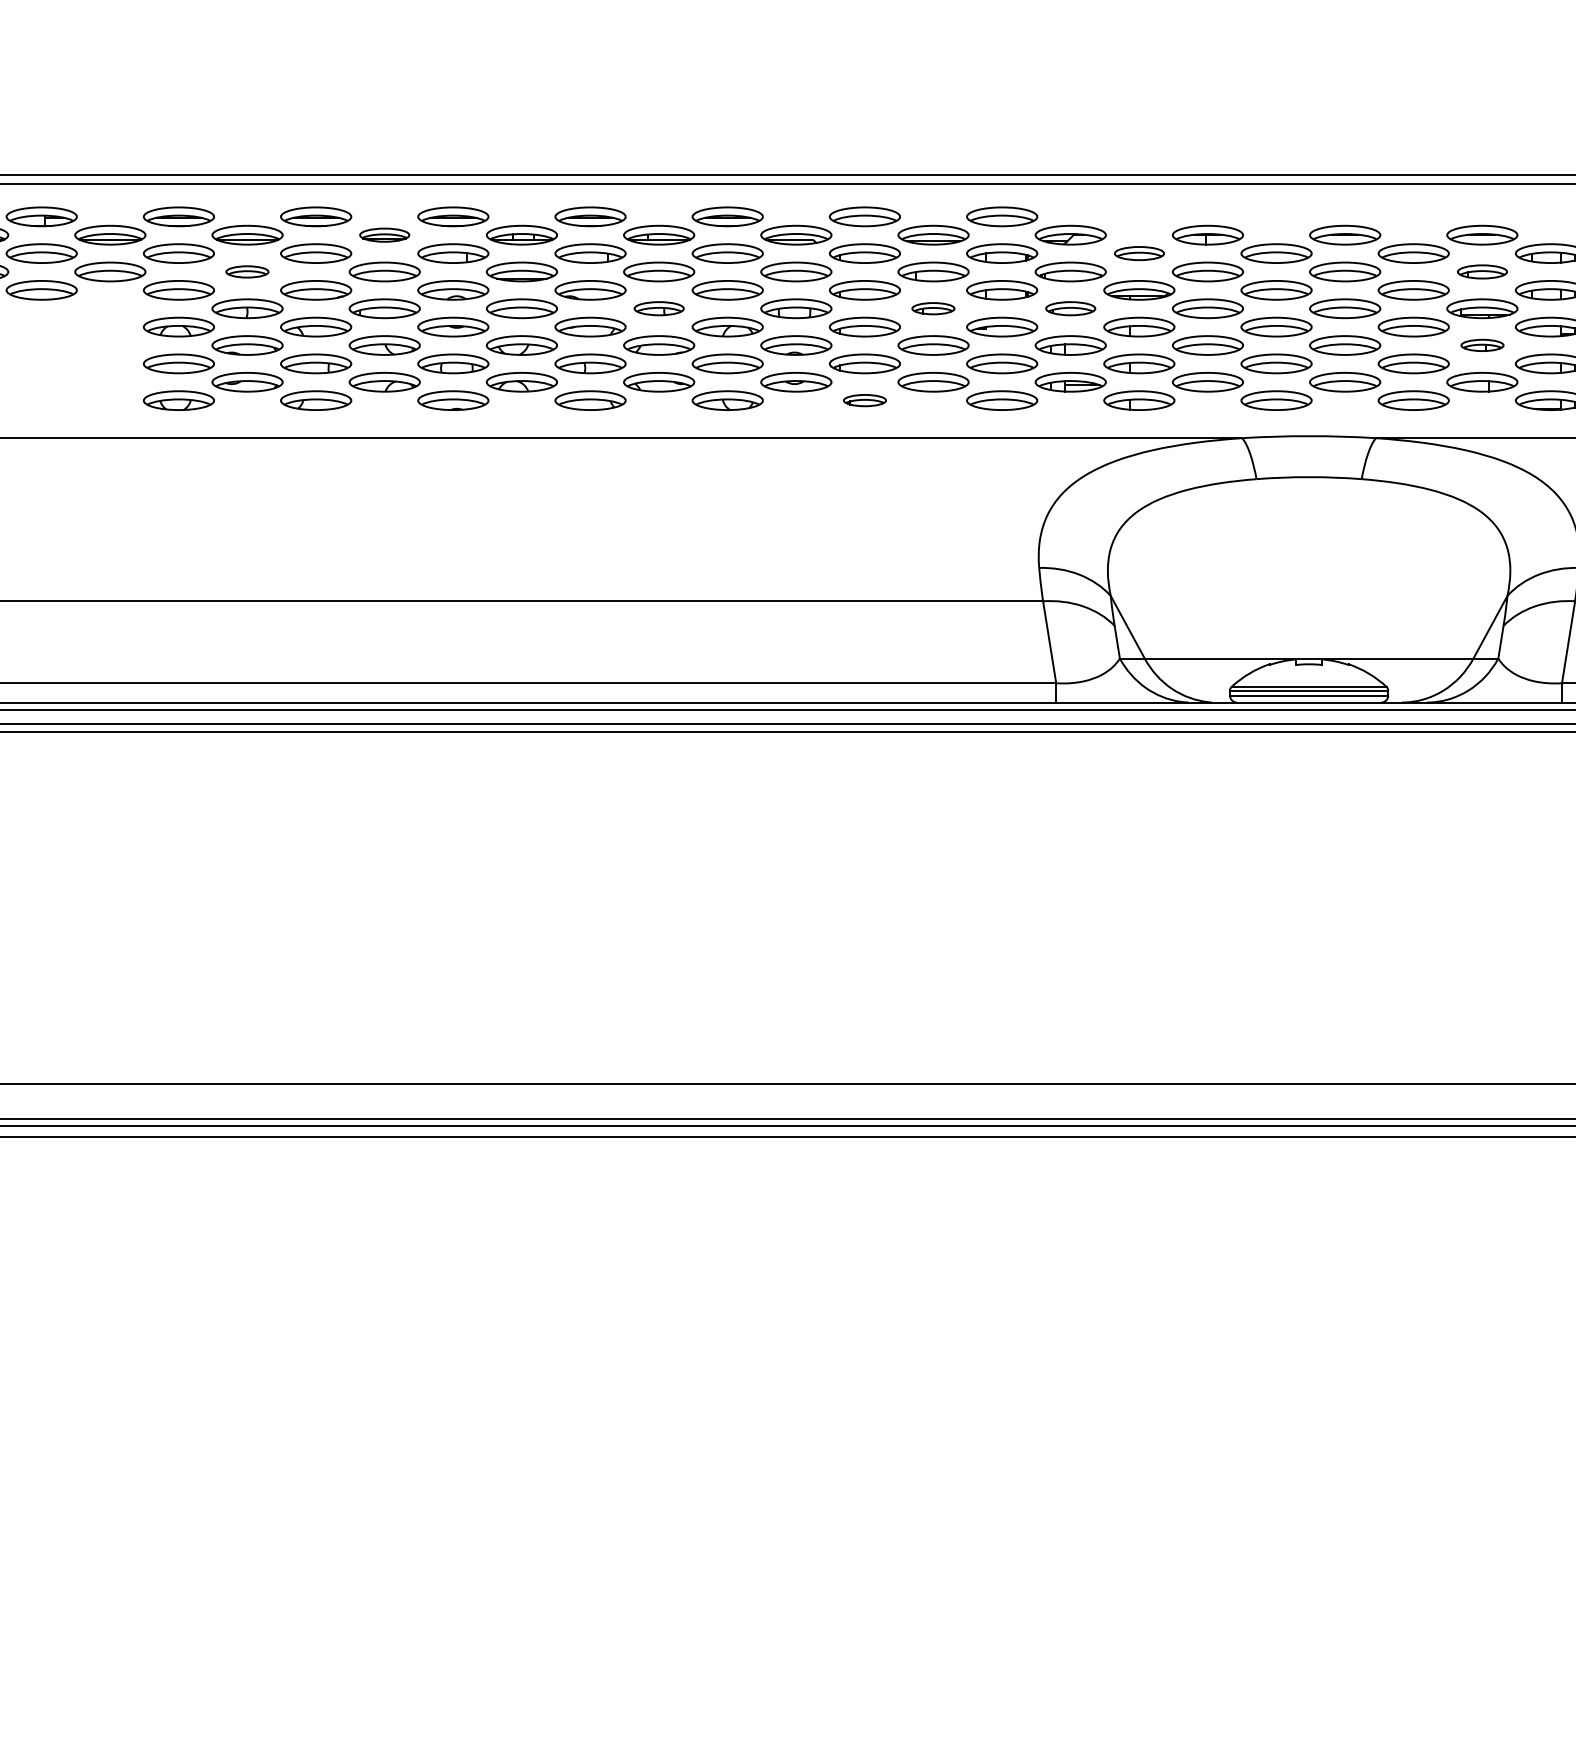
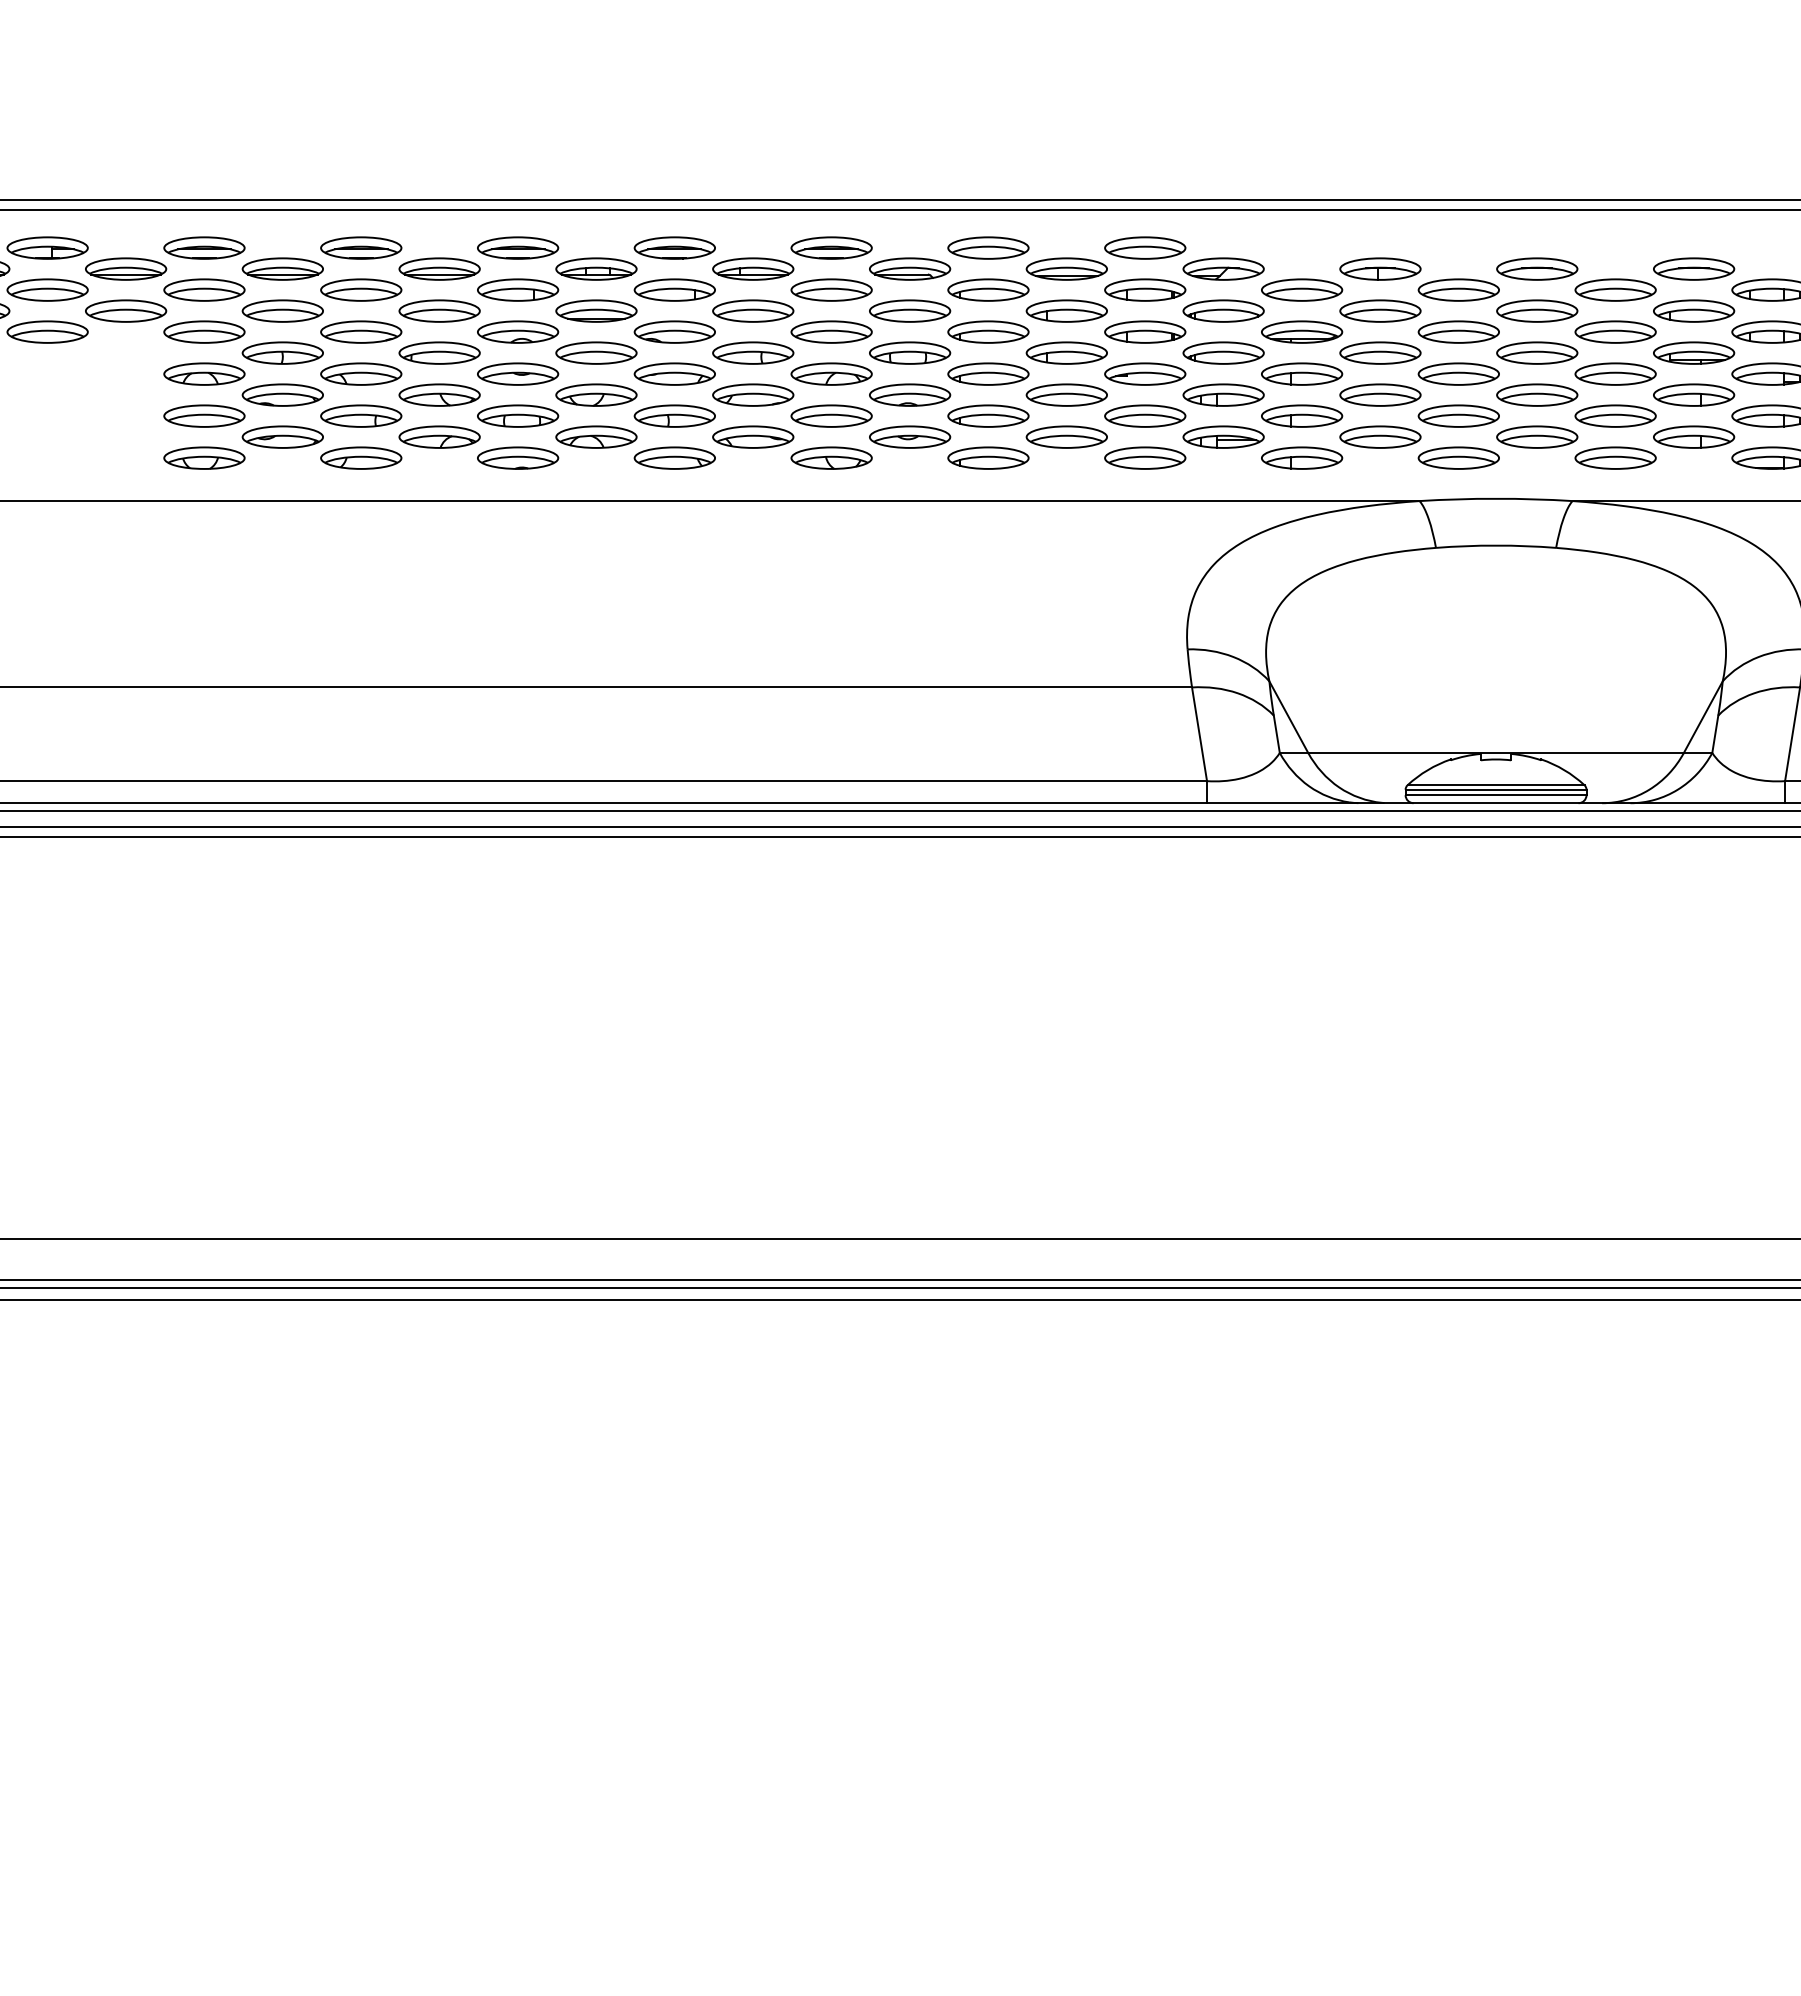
part: (384, 234) -> (439, 268), size x1.43
part: (1139, 253) -> (1302, 289), size x1.43
part: (247, 271) -> (282, 310), size x1.67
part: (1482, 271) -> (1694, 310), size x1.43
part: (659, 308) -> (753, 352), size x1.43
part: (933, 308) -> (1066, 352), size x1.67
part: (1070, 308) -> (1223, 352), size x1.43
part: (1482, 344) -> (1694, 394), size x1.67
part: (865, 400) -> (988, 457), size x1.67

